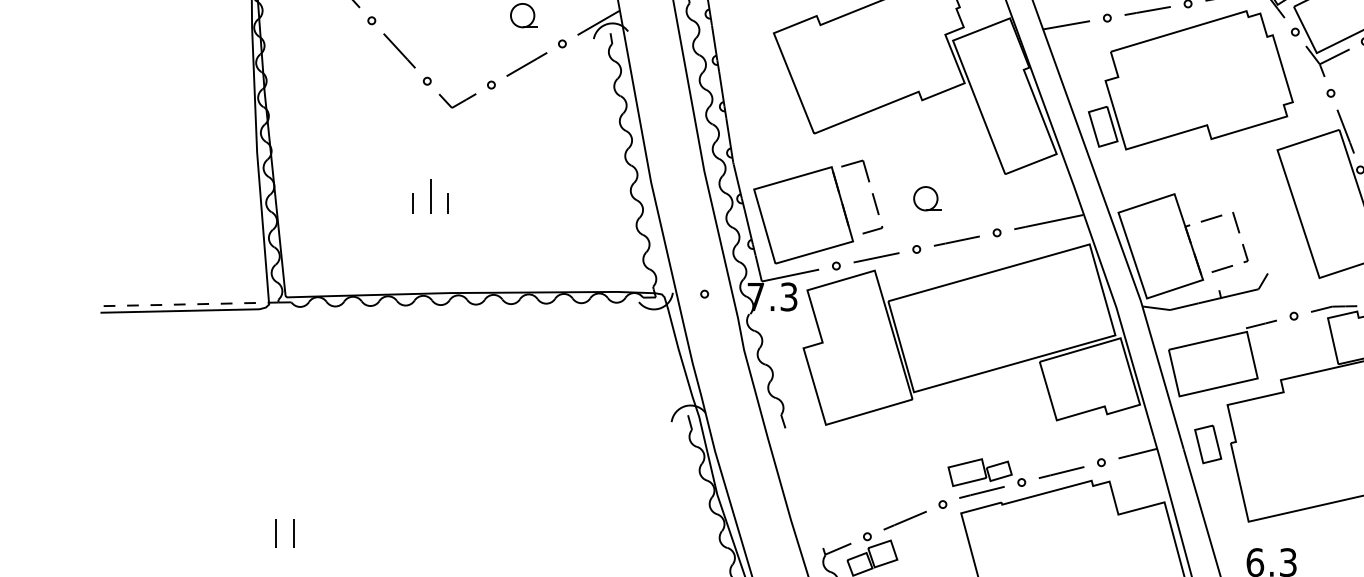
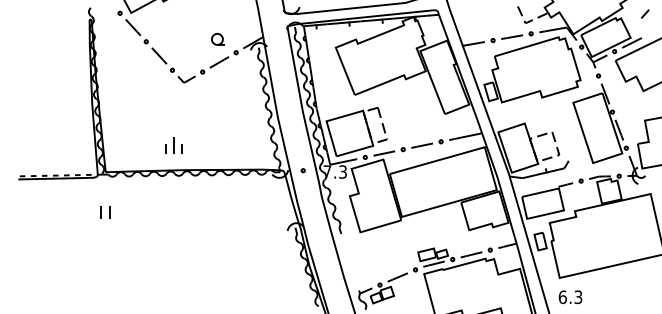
part: (429, 196) -> (173, 145), moved
part: (925, 198) -> (407, 125), removed
part: (285, 533) -> (105, 212), moved

